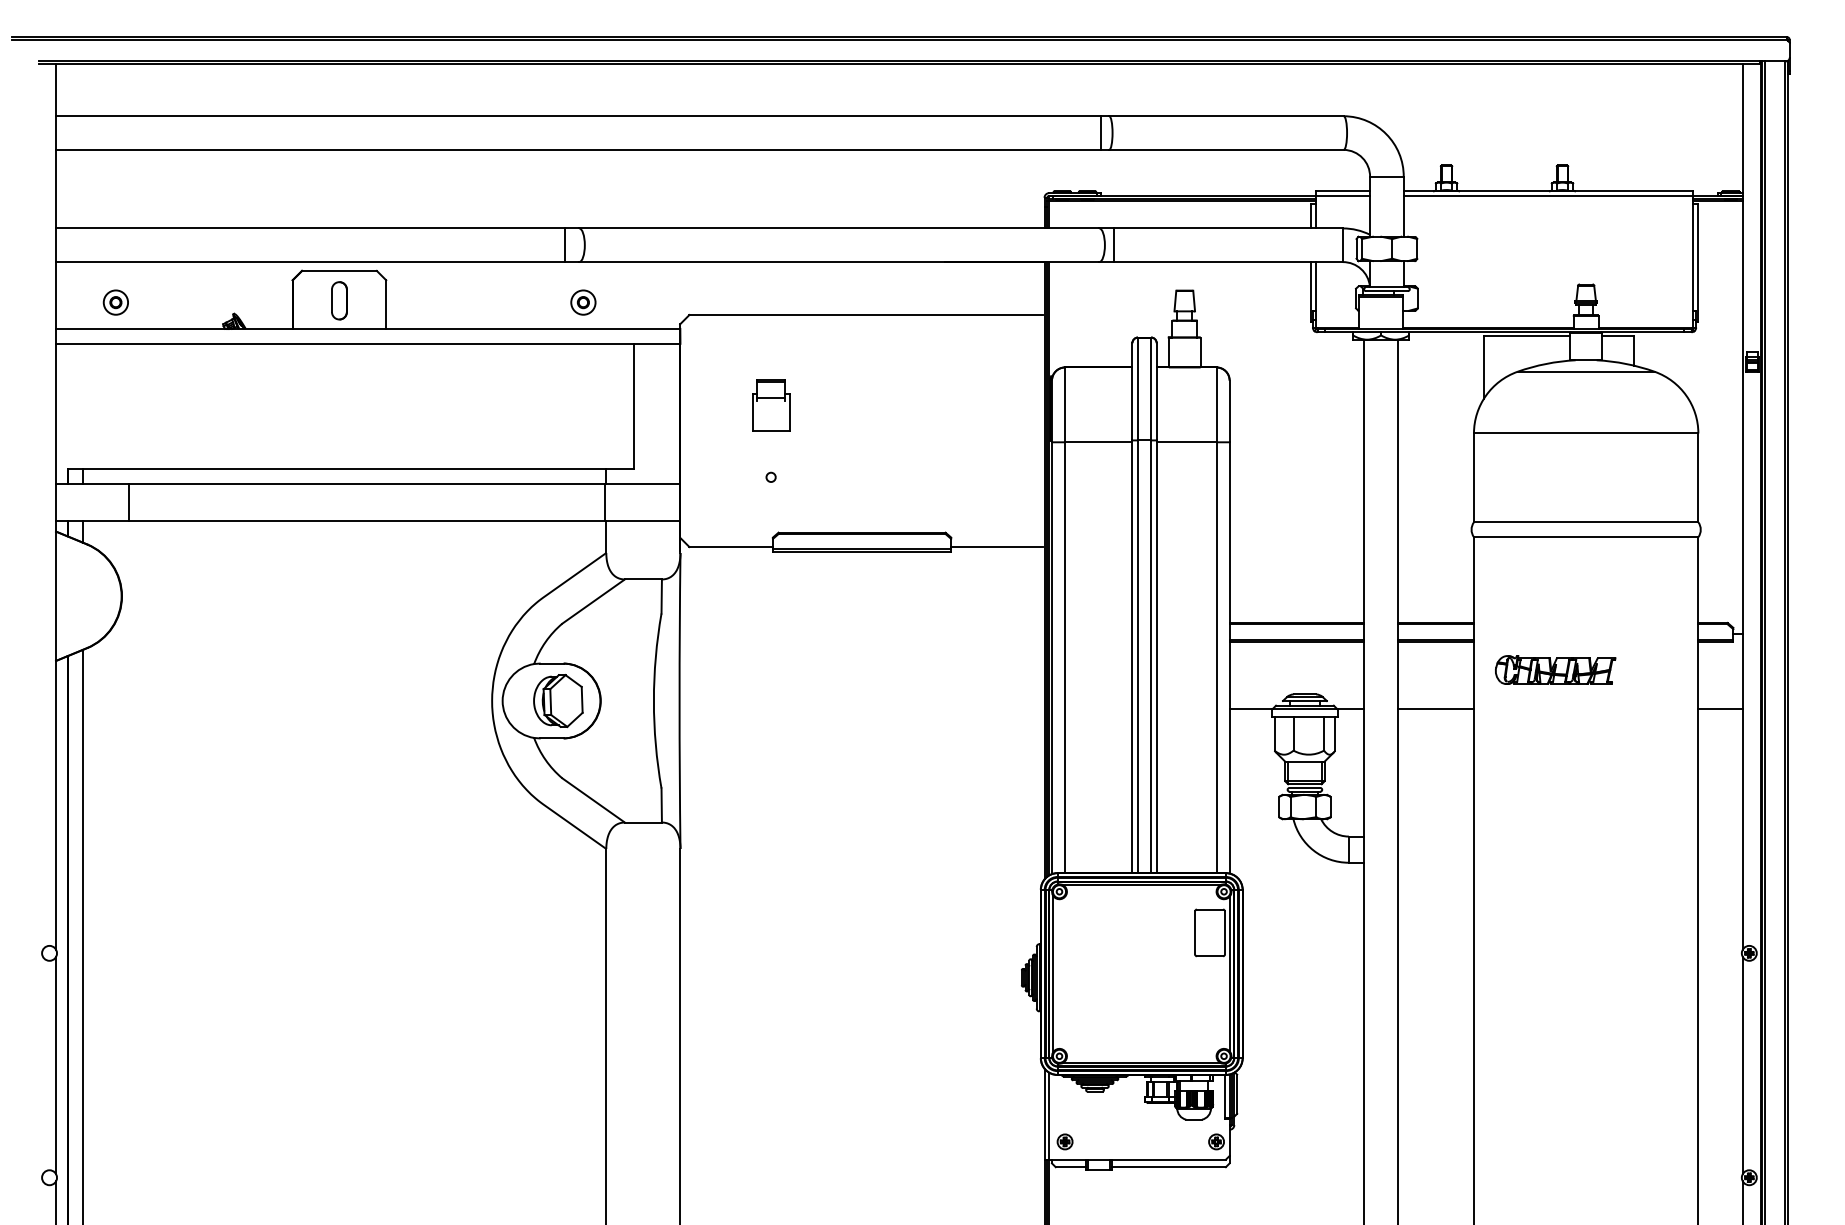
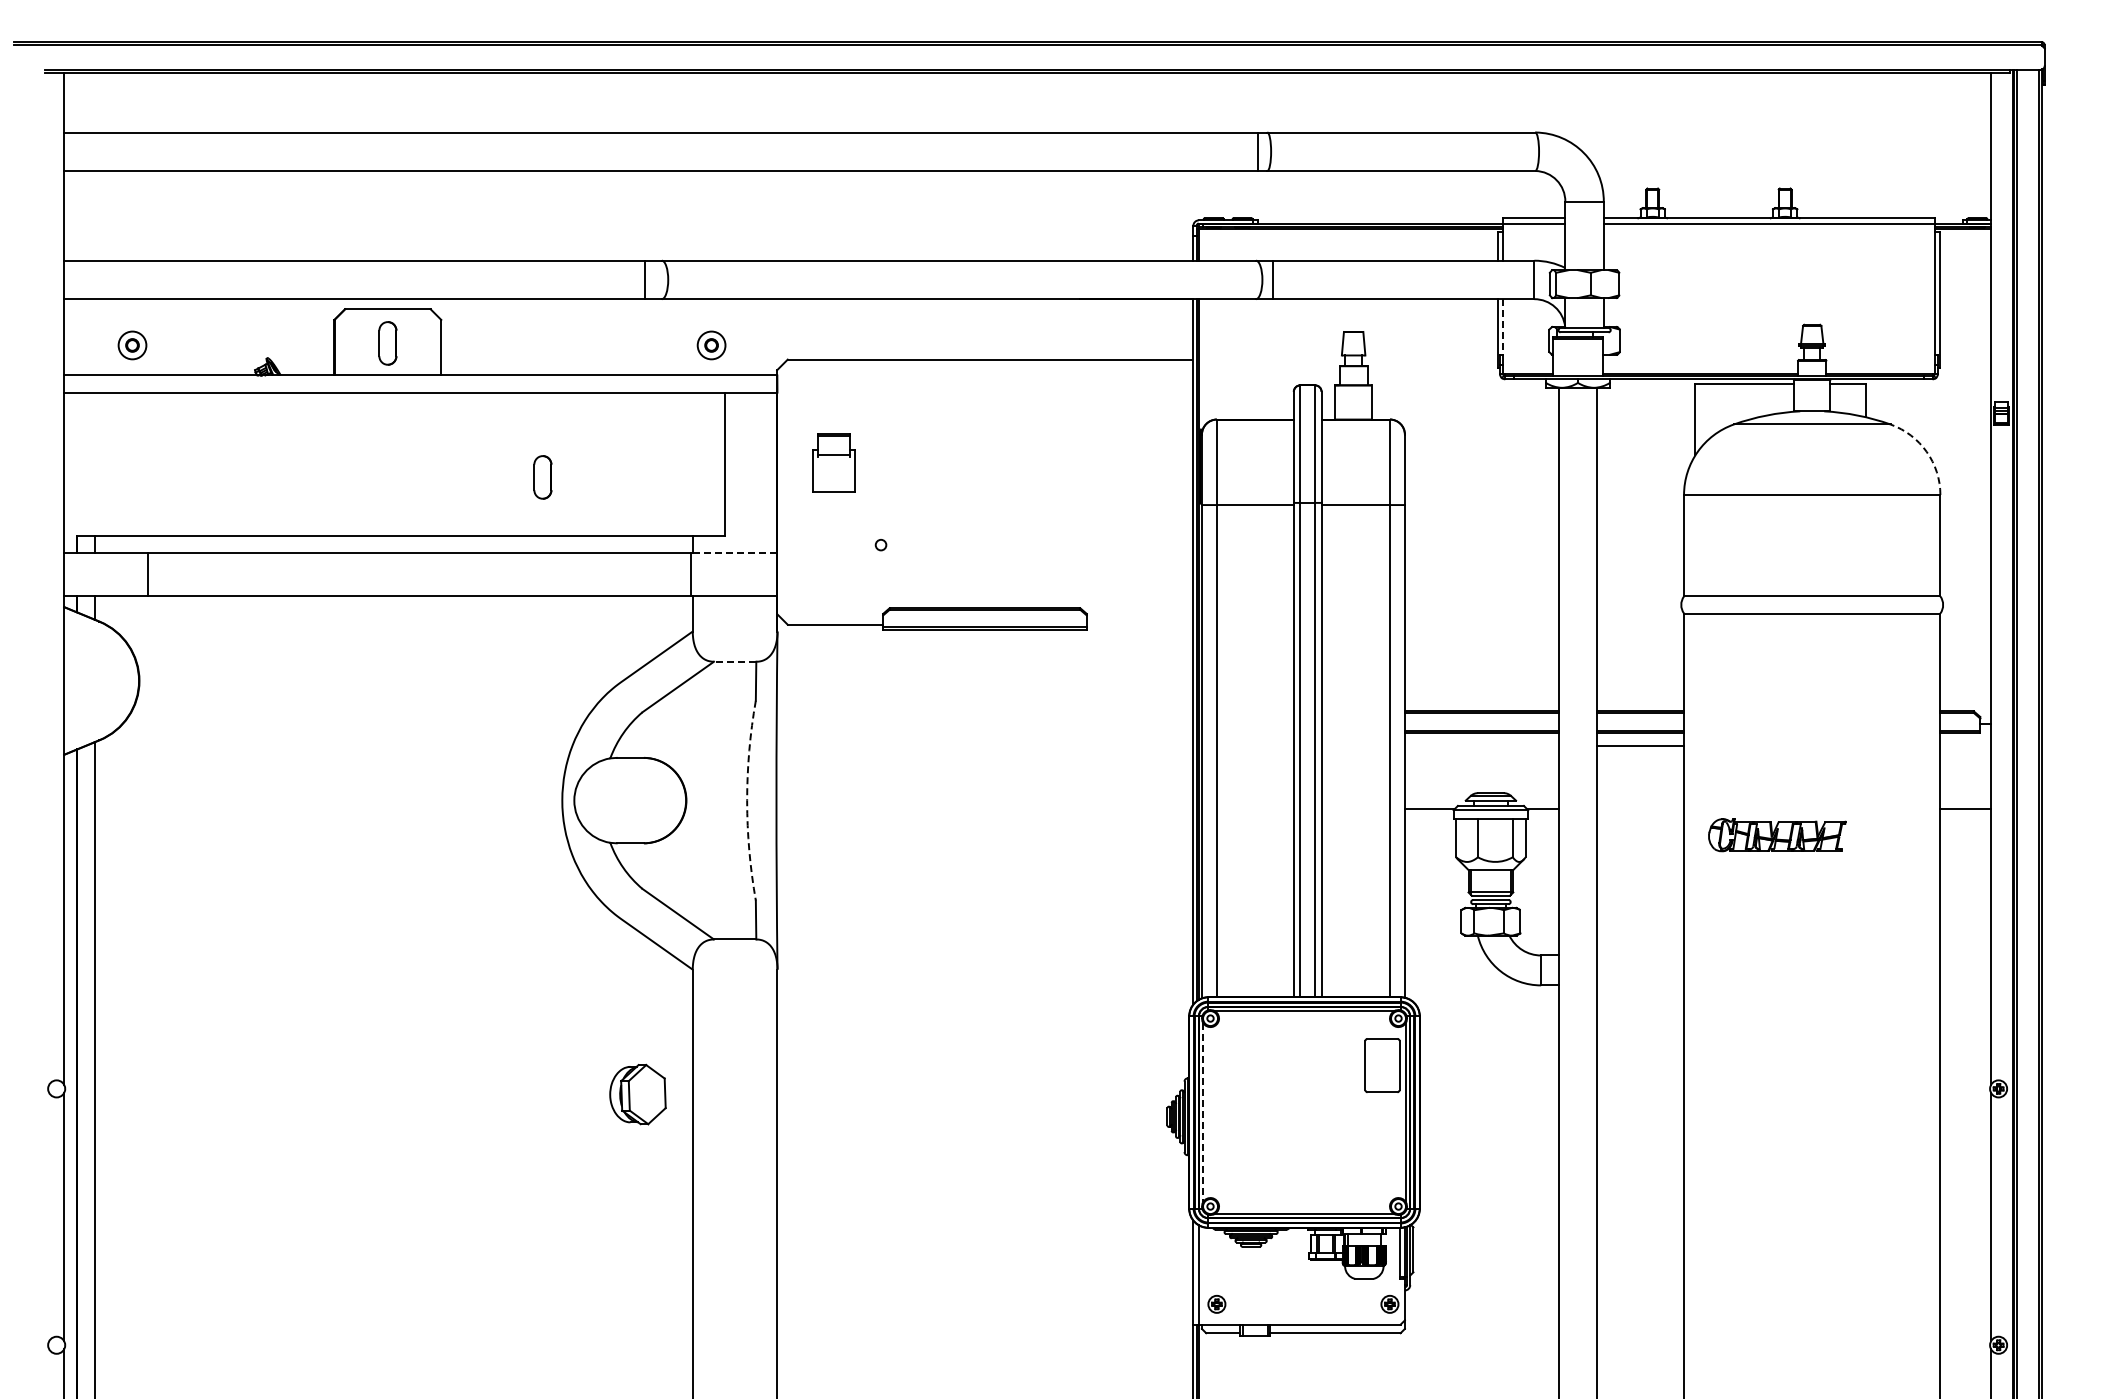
line: (1315, 286) -> (1503, 326), solid -> dashed
part: (583, 302) -> (711, 345), moved
arc: (1686, 395) -> (1926, 451), solid -> dashed
part: (770, 405) -> (833, 462), moved
part: (474, 418) -> (542, 477), added
line: (643, 483) -> (735, 552), solid -> dashed
line: (996, 546) -> (1138, 624), removed
line: (642, 579) -> (734, 661), solid -> dashed
part: (1555, 670) -> (1777, 835), moved
part: (557, 700) -> (637, 1094), moved
arc: (654, 700) -> (747, 800), solid -> dashed
line: (1435, 708) -> (1640, 746), moved
line: (1053, 974) -> (1203, 1113), solid -> dashed

